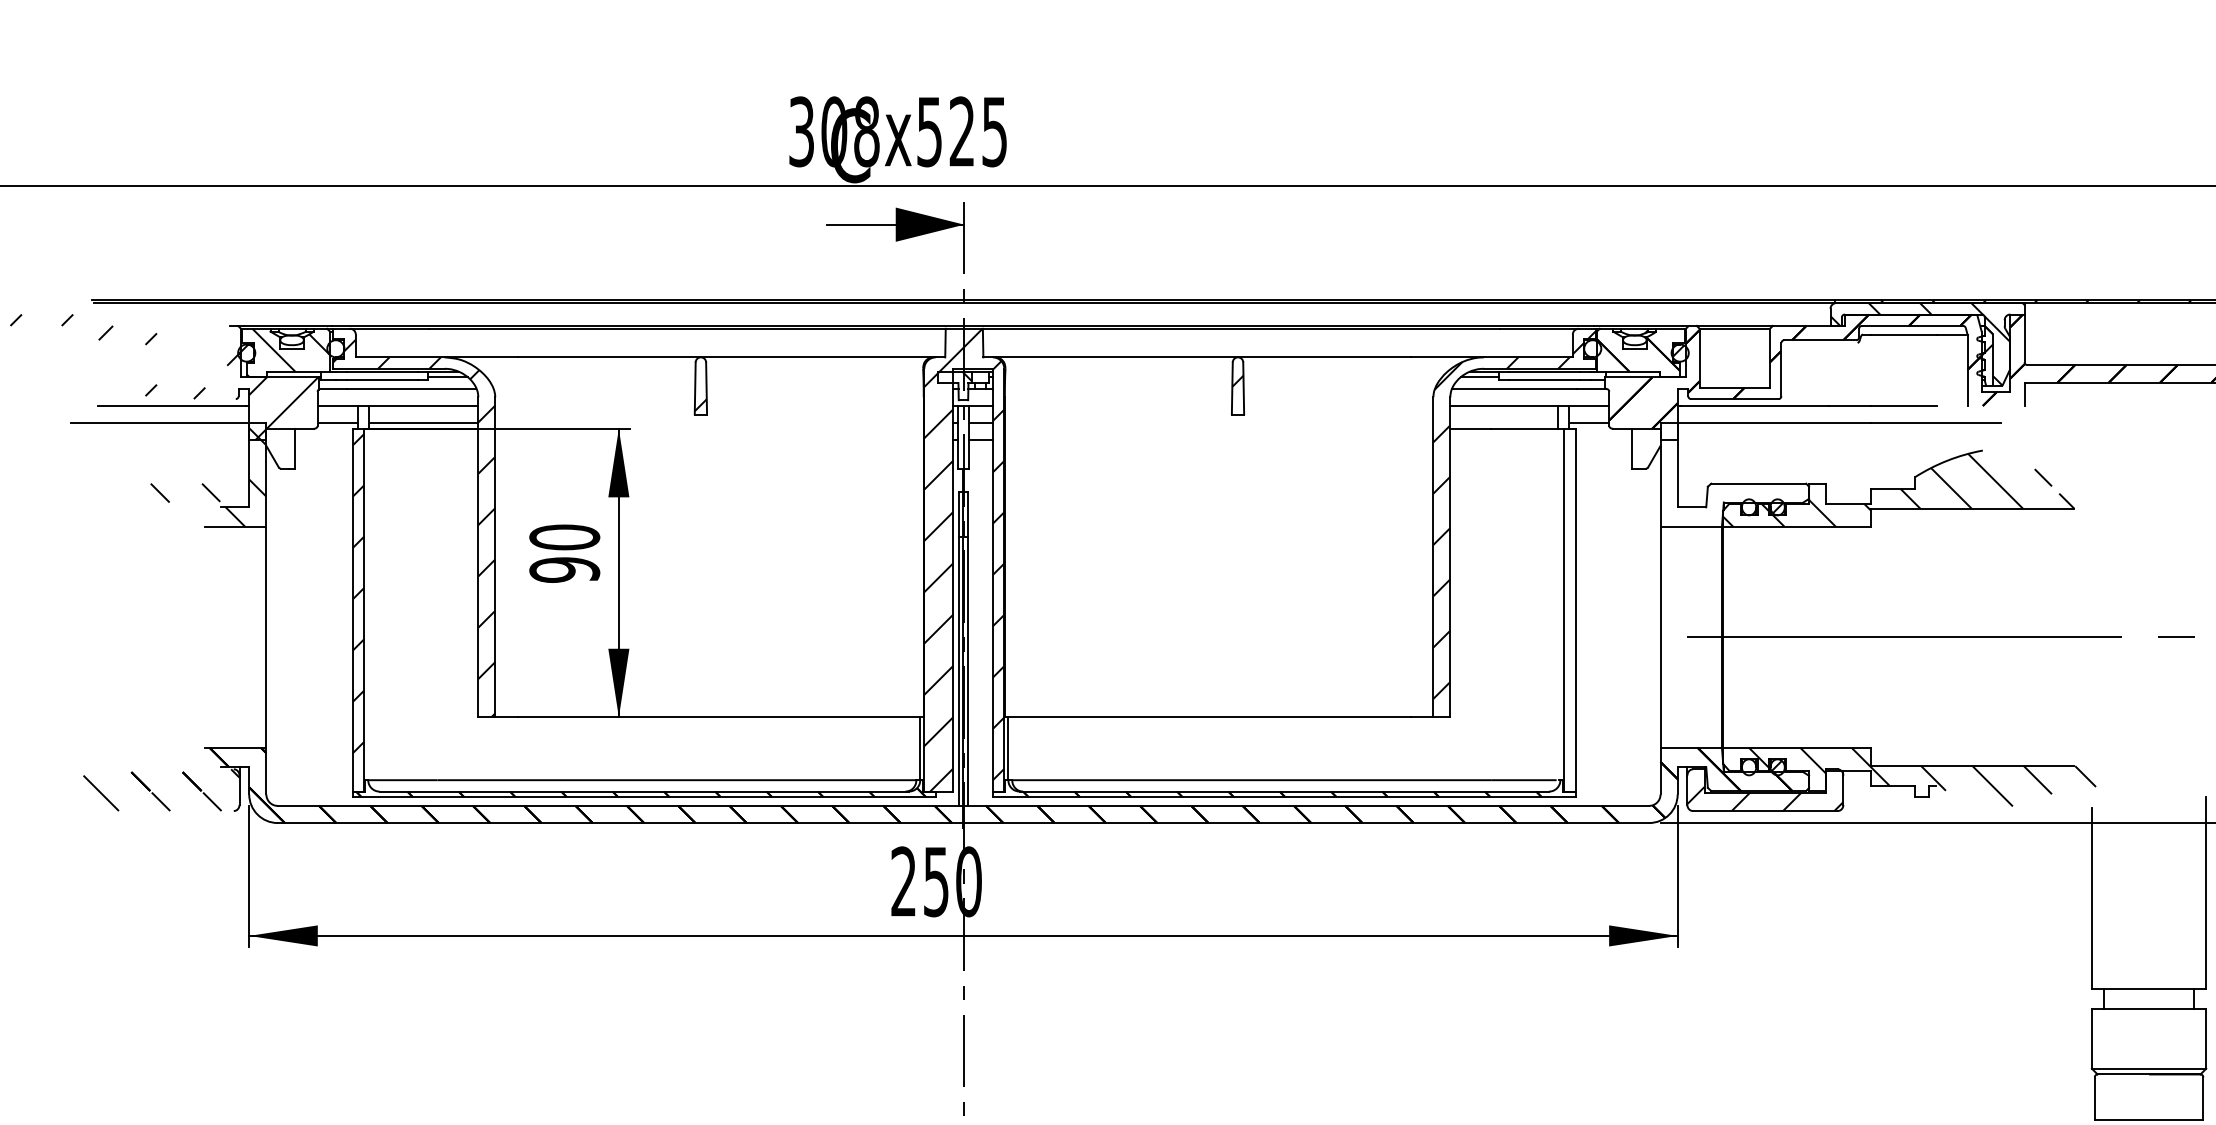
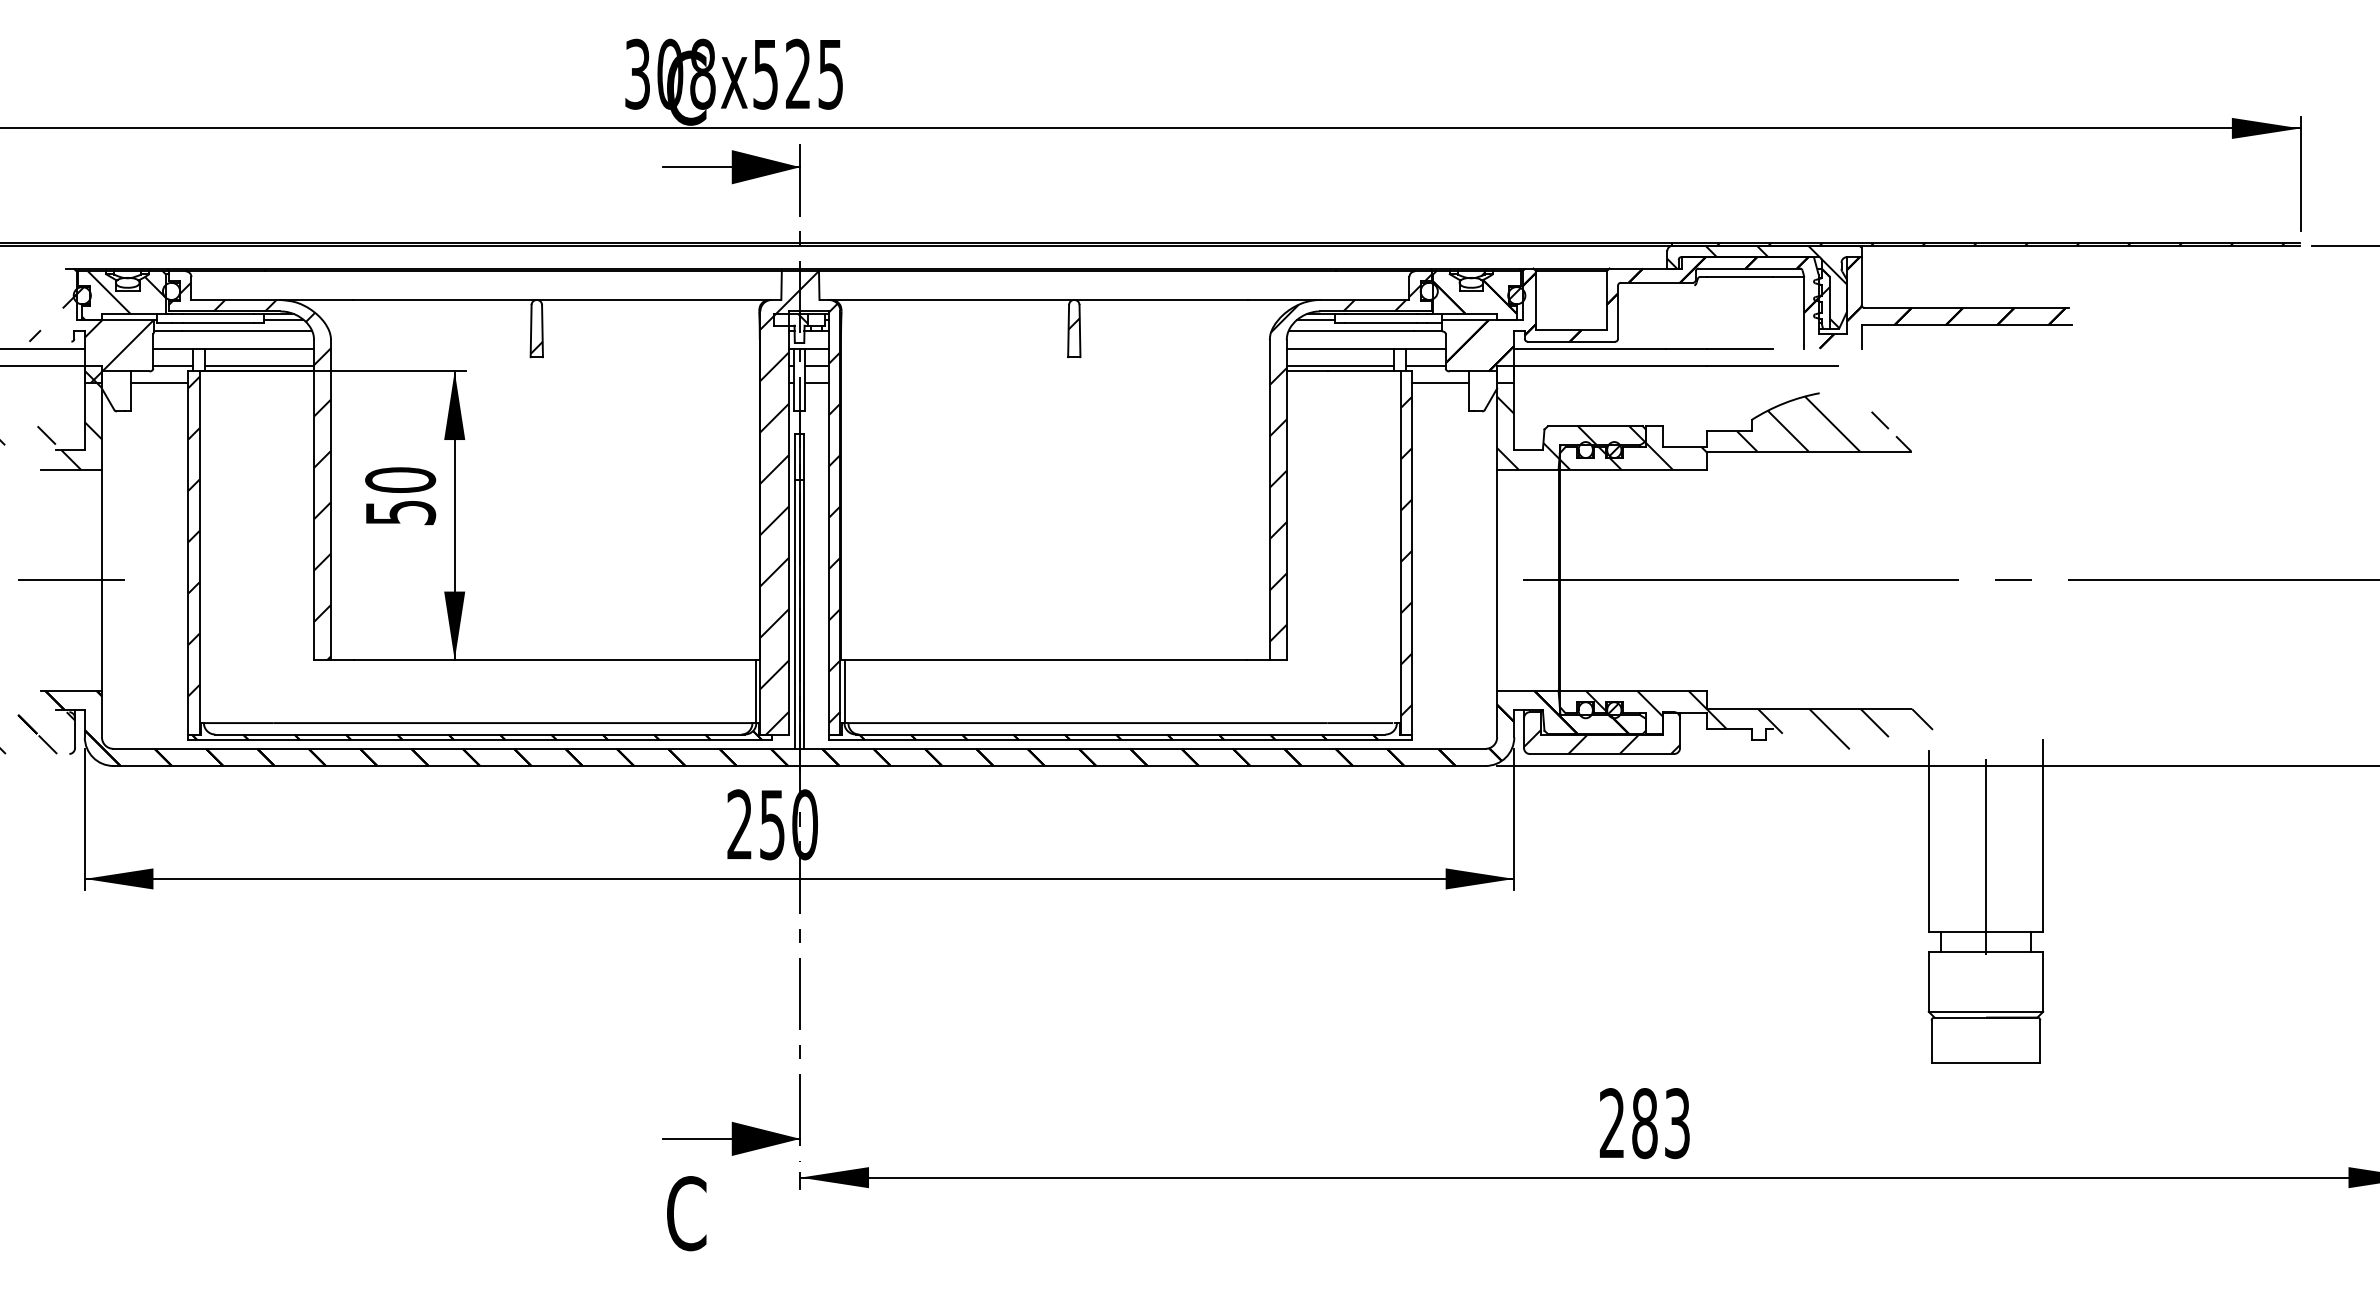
line: (1504, 422) -> (1340, 365), added
line: (323, 439) -> (159, 382), added
line: (1603, 439) -> (1440, 382), added
hatch: (1734, 489) -> (1571, 432), added
text: (564, 569) -> (400, 512), 90 -> 50
hatch: (1569, 613) -> (1406, 556), added
line: (234, 637) -> (70, 580), added
line: (2149, 913) -> (1986, 856), added

